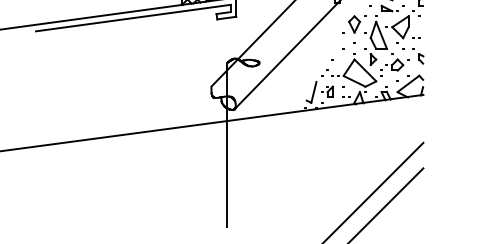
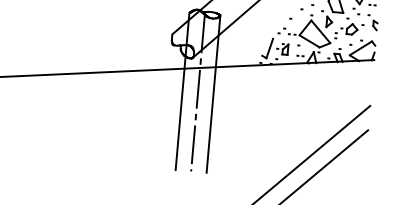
line: (243, 144) -> (198, 92), added
line: (259, 144) -> (213, 93), added

